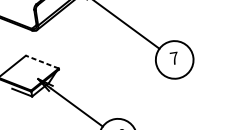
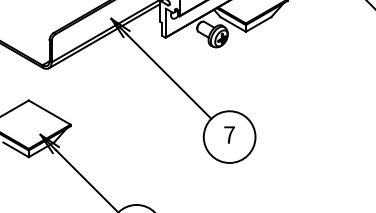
line: (42, 62) -> (49, 112), dashed -> solid

